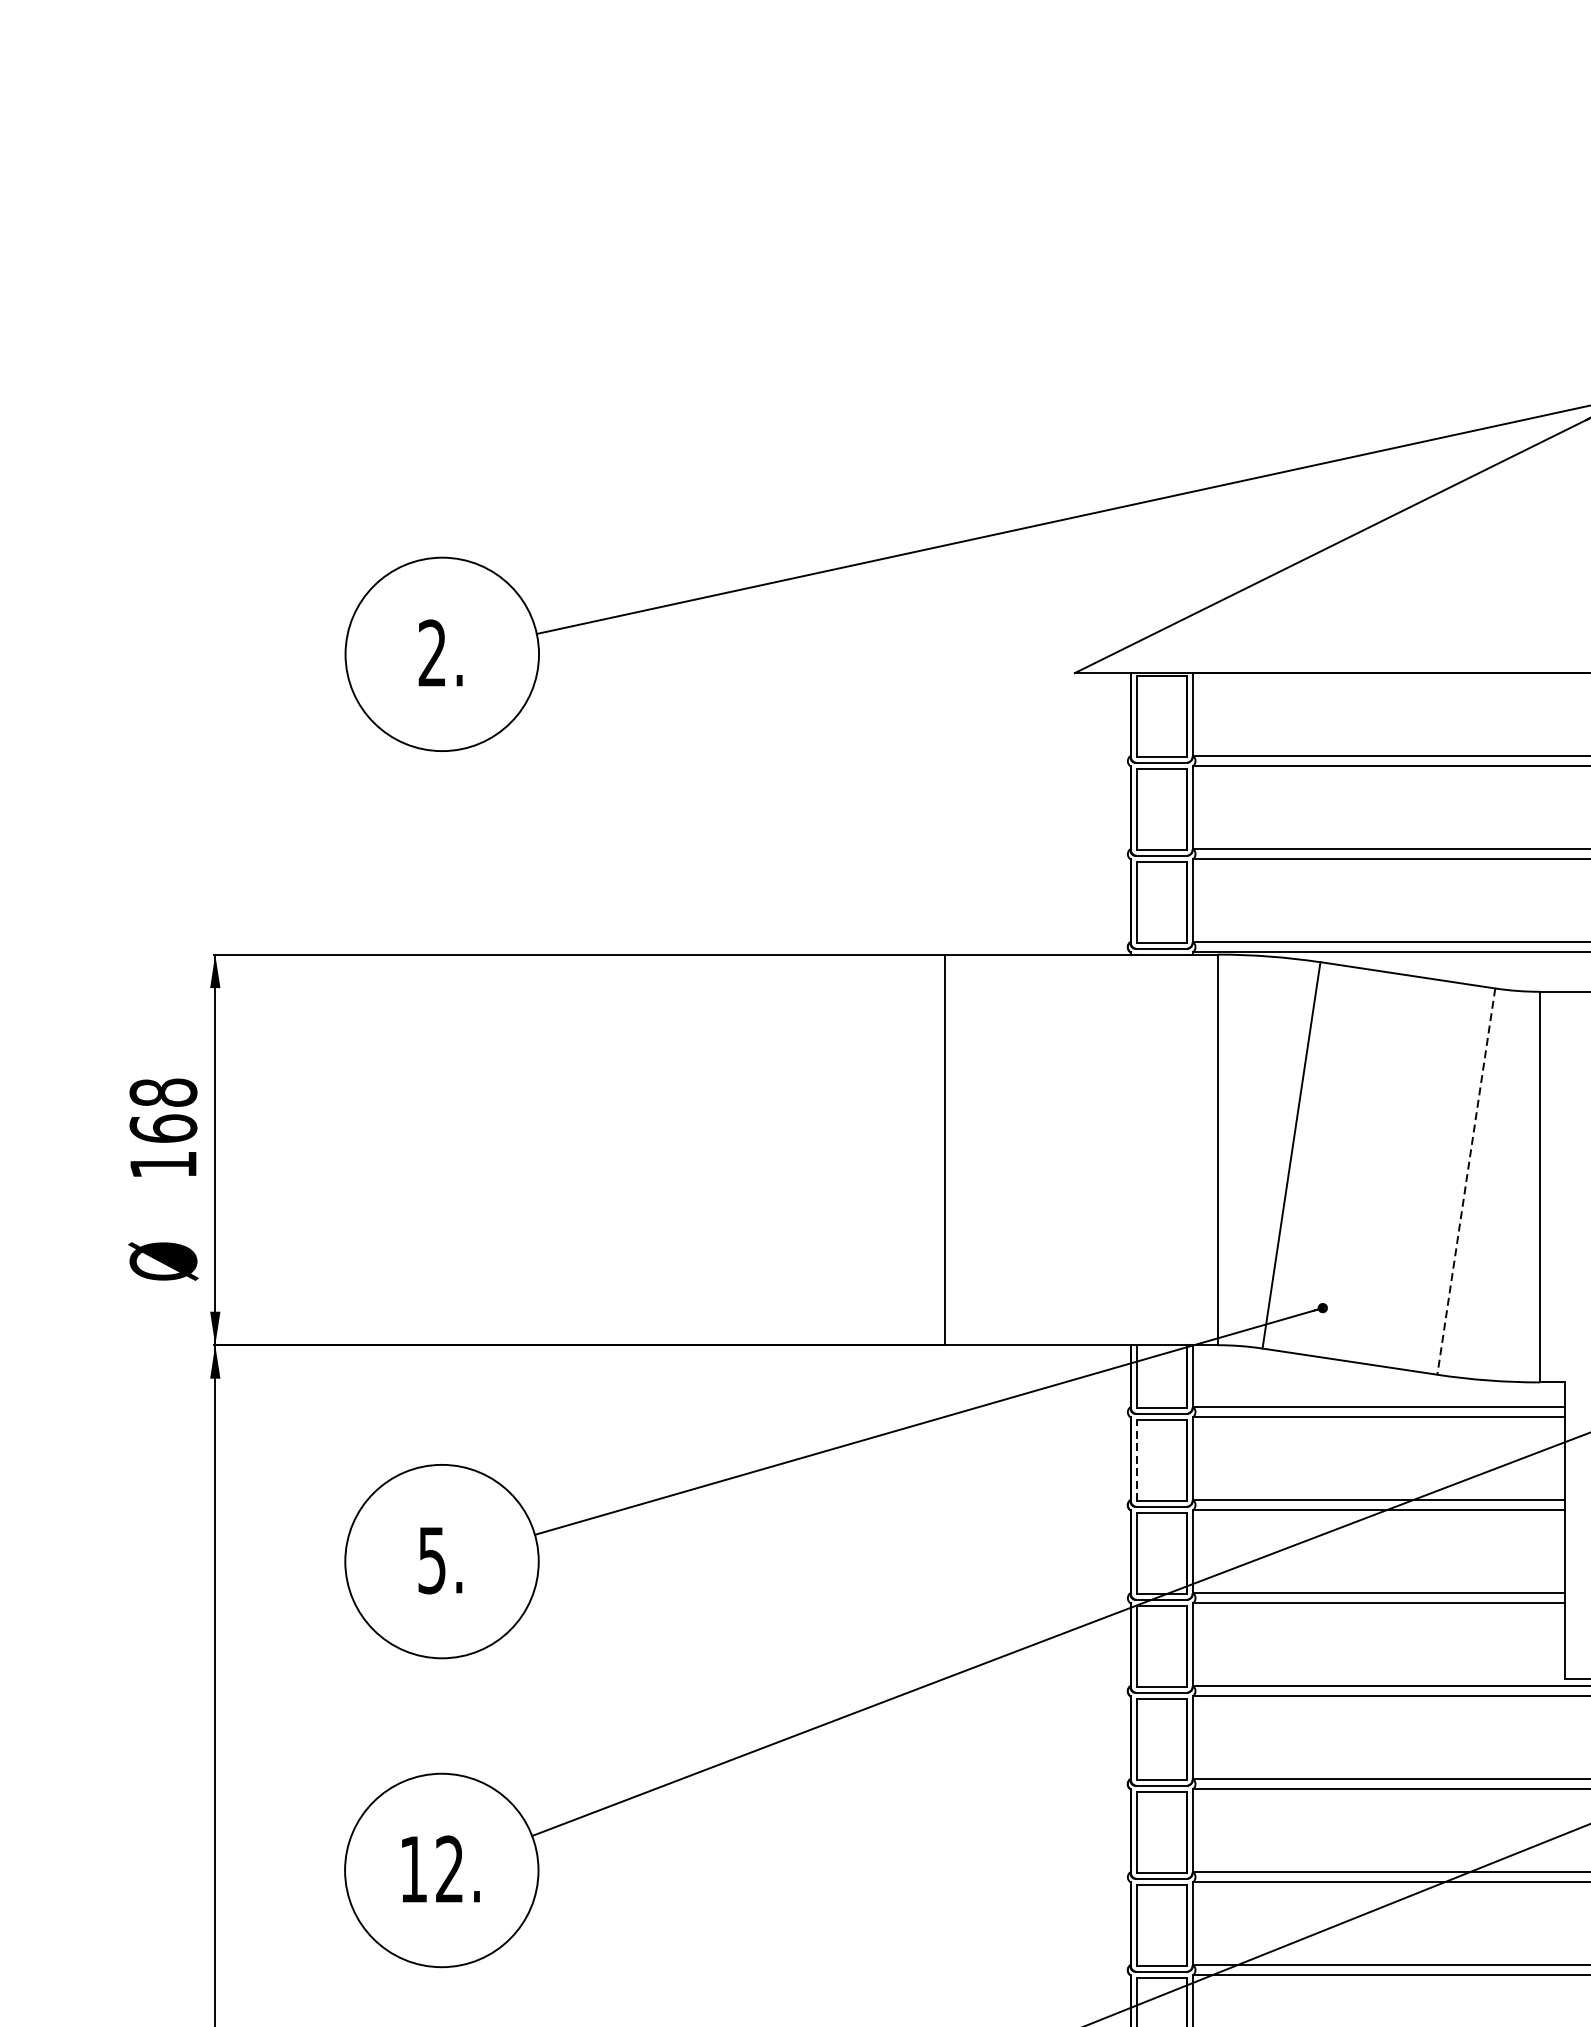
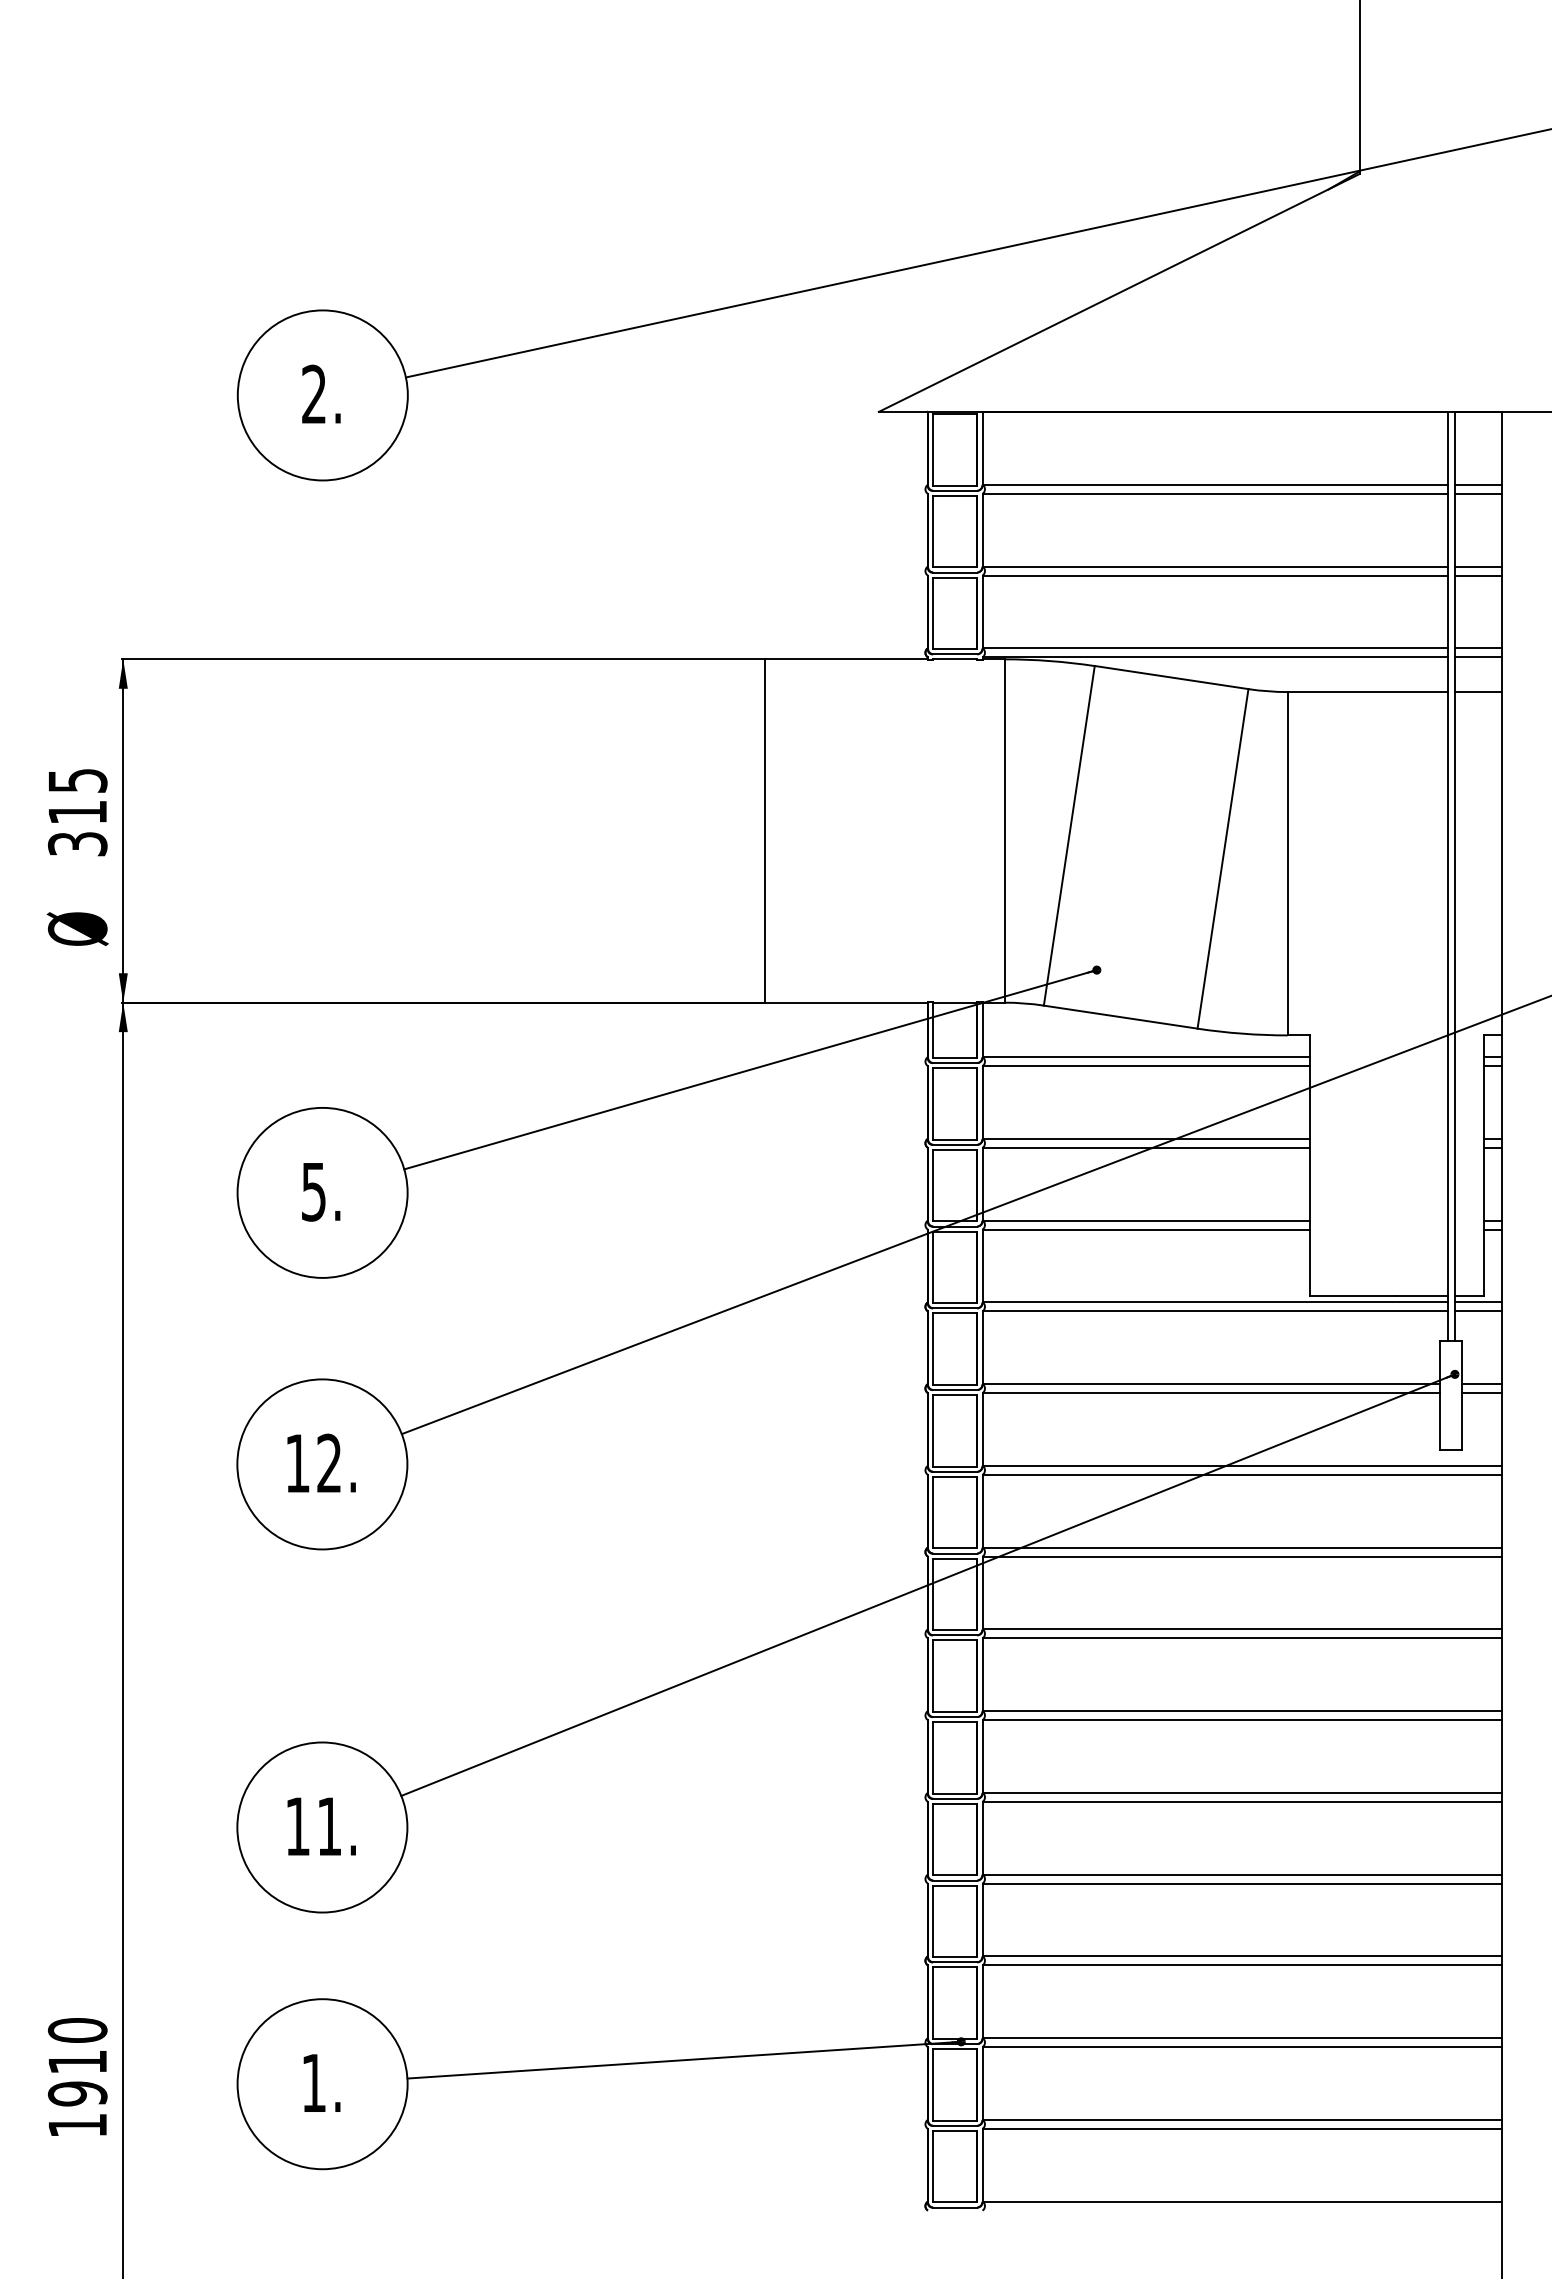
text: (163, 1128) -> (77, 812), 168 -> 315
line: (1466, 1181) -> (1223, 858), dashed -> solid
line: (1136, 1459) -> (933, 1103), dashed -> solid

